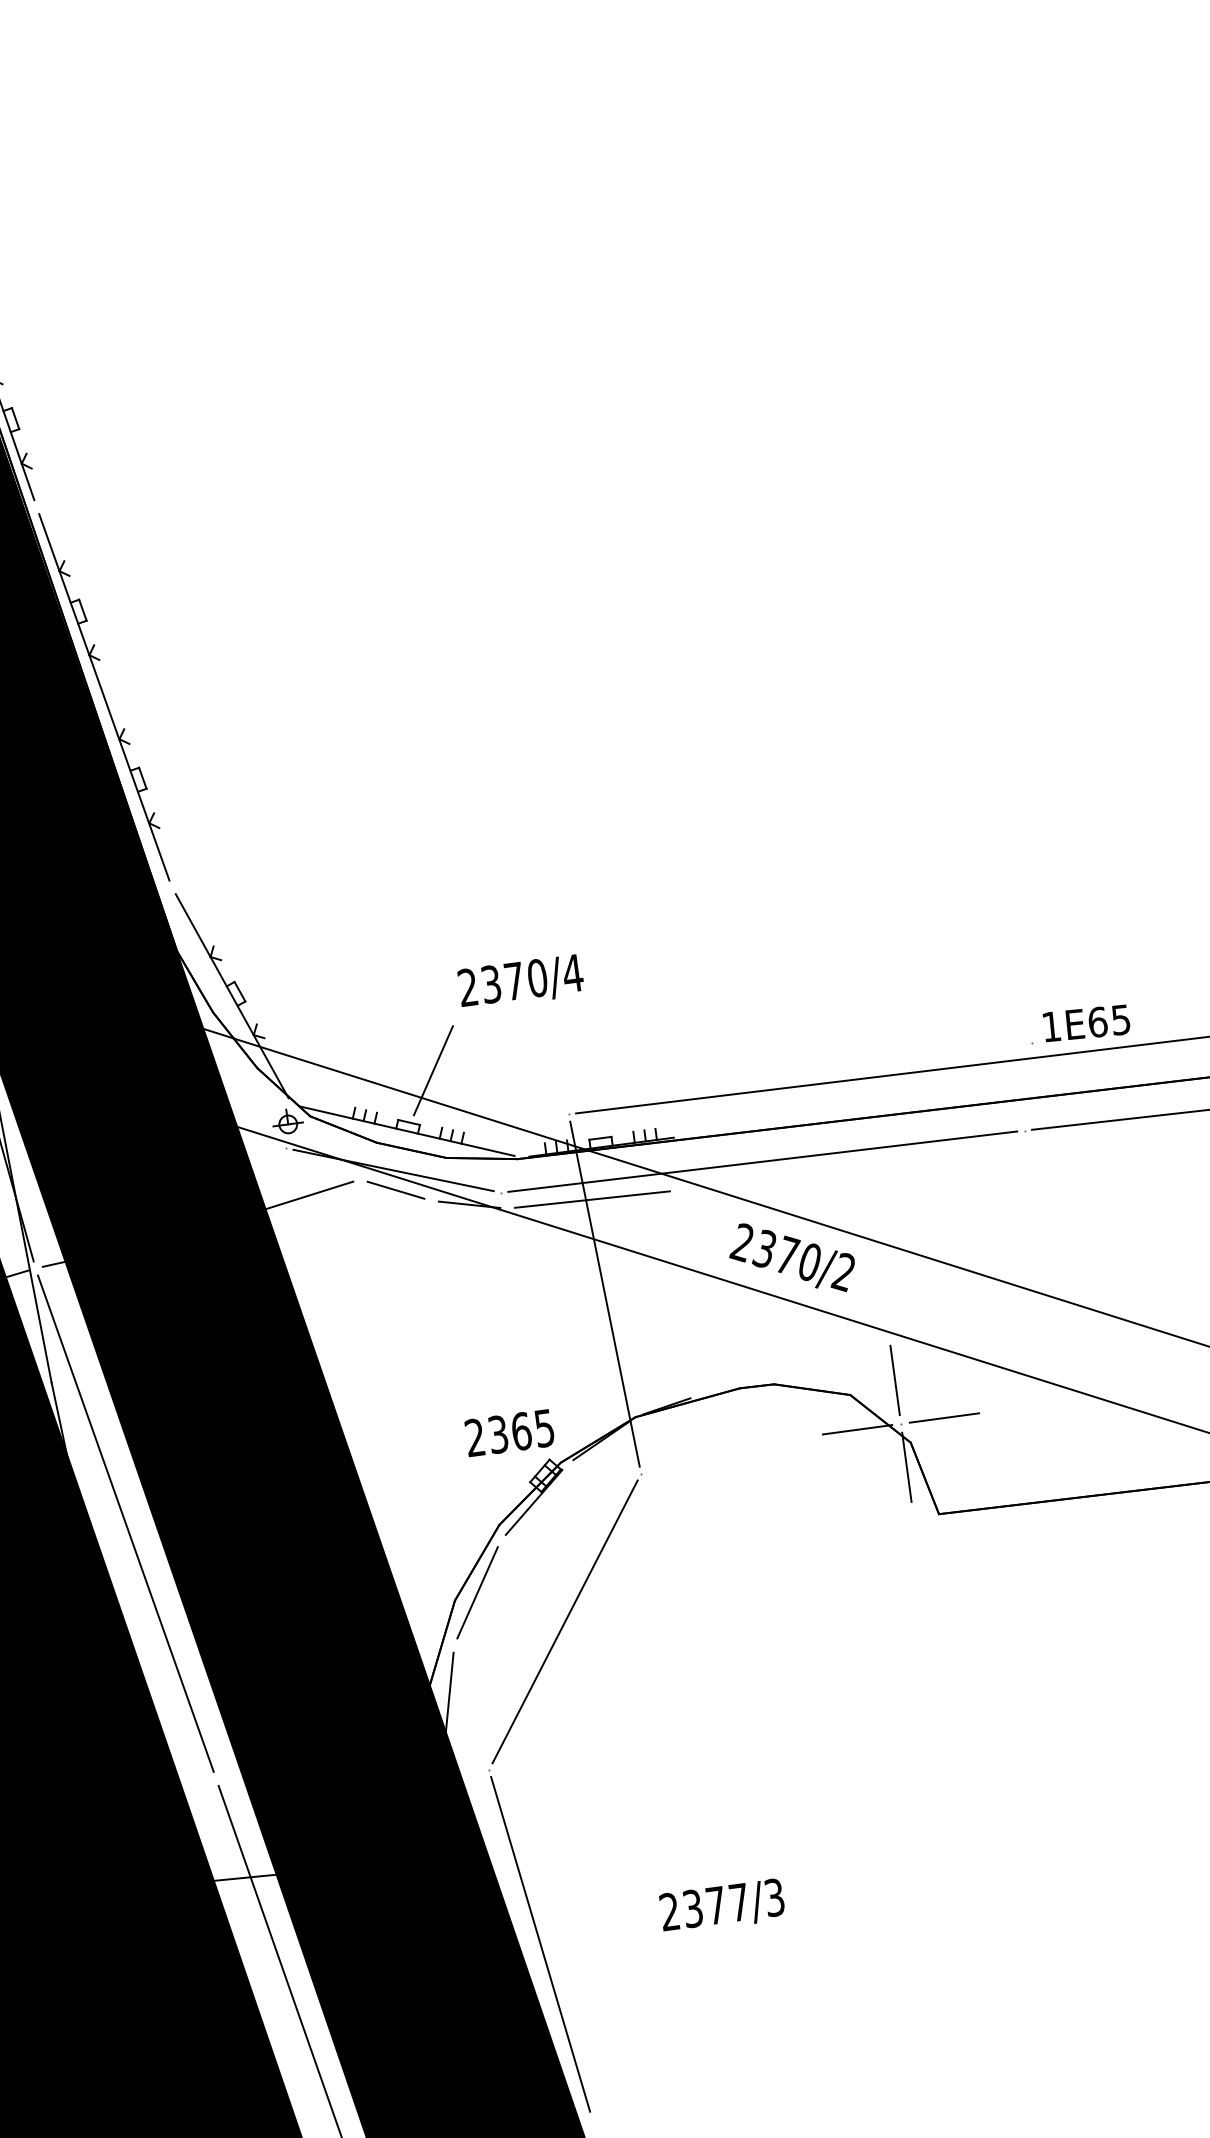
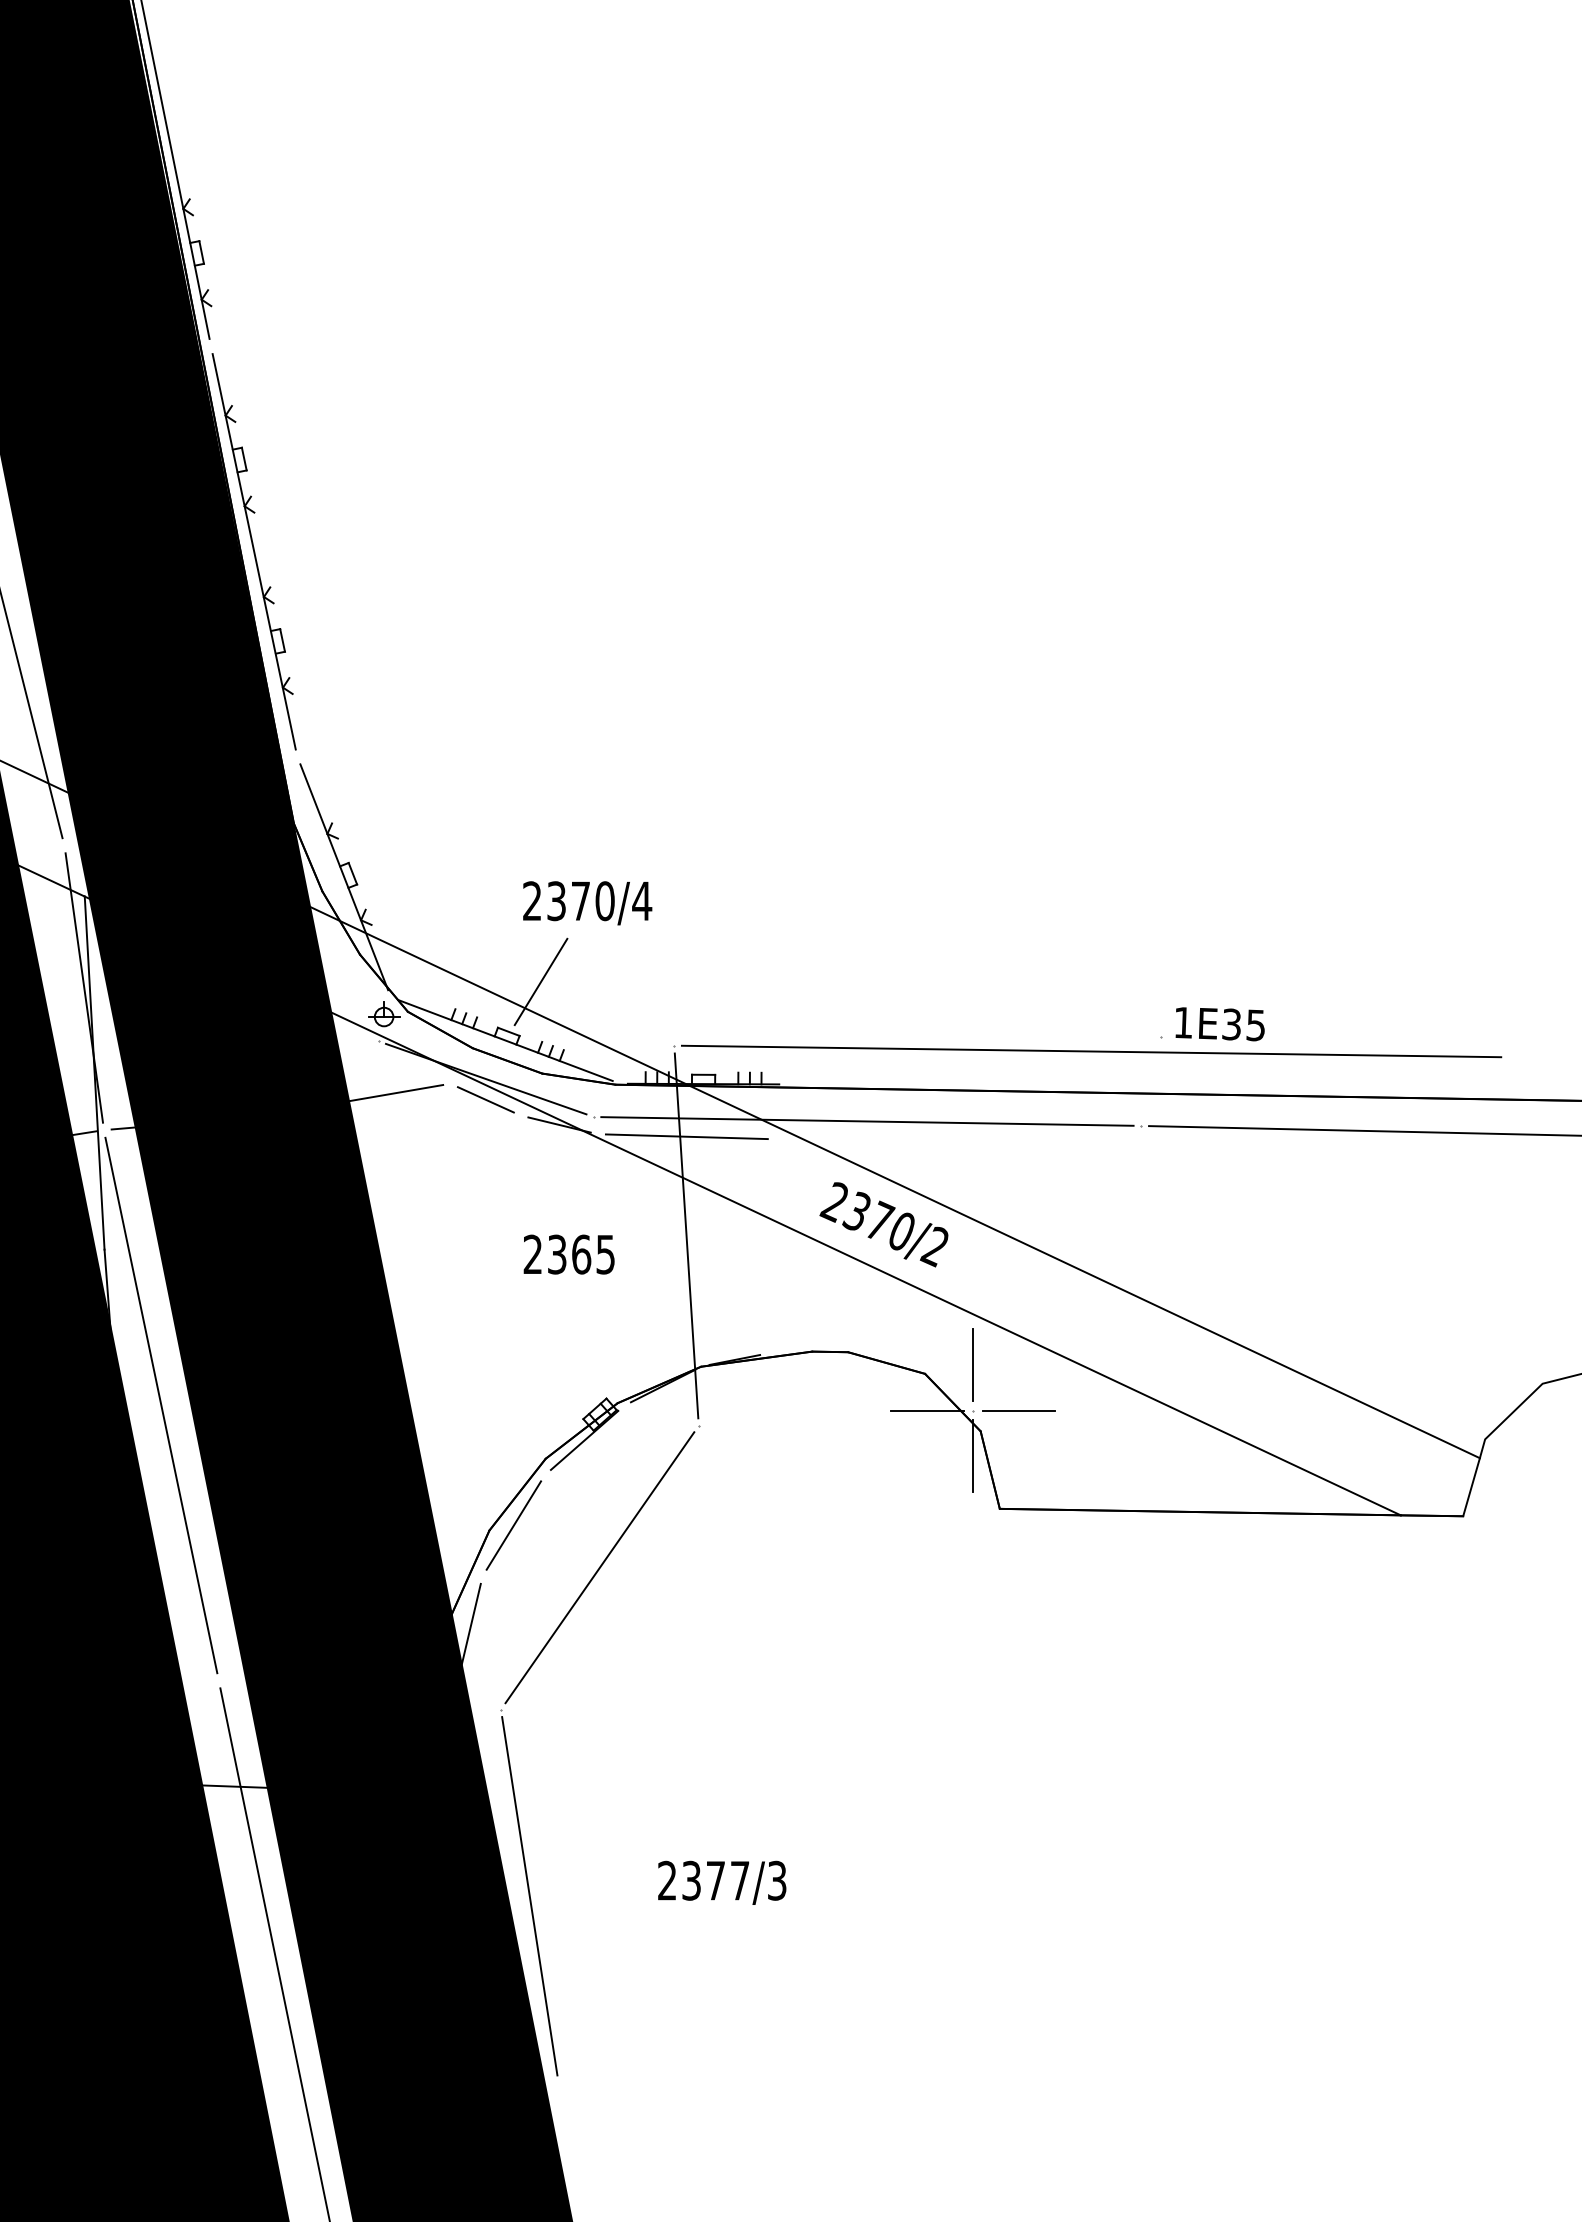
text: (521, 982) -> (587, 903), moved
text: (1097, 1022) -> (1231, 1024), 1E65 -> 1E35
text: (509, 1433) -> (568, 1254), moved

